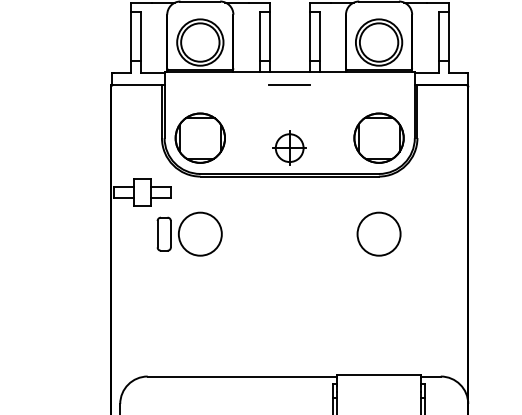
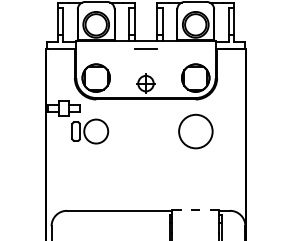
circle: (378, 234) -> (195, 131), size x1.4
line: (378, 375) -> (195, 210), solid -> dashed

